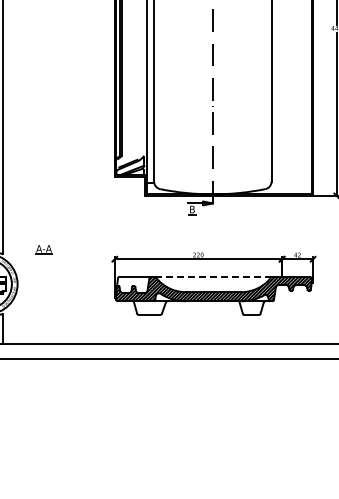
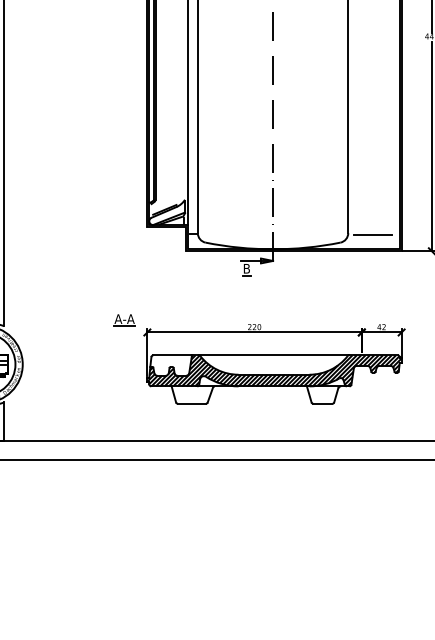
line: (290, 182) -> (372, 234), added
part: (43, 249) -> (123, 320), moved
line: (213, 277) -> (273, 355), dashed -> solid

